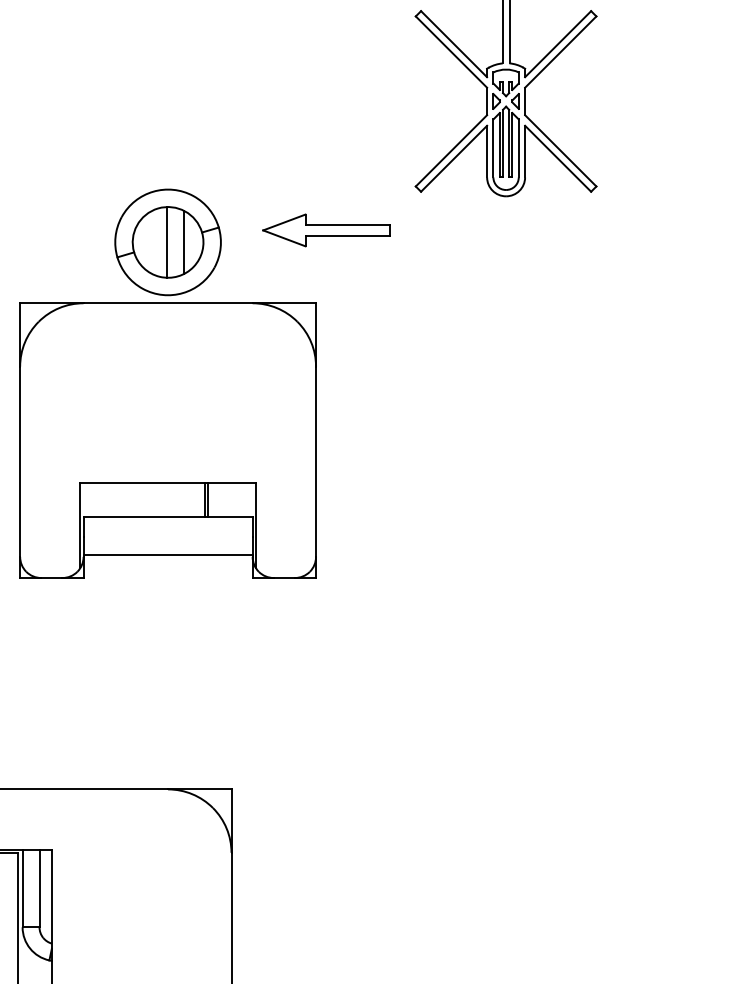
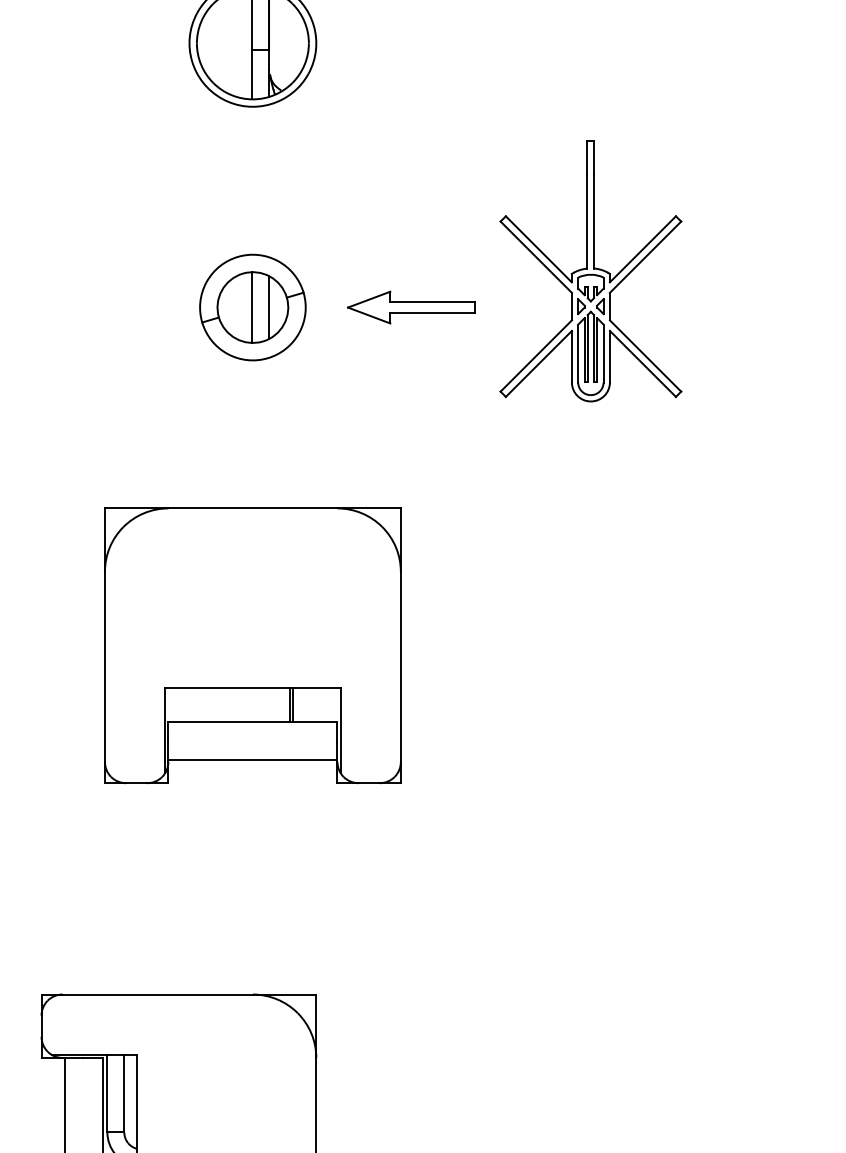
part: (326, 230) -> (411, 307), moved
part: (167, 242) -> (252, 307), moved

